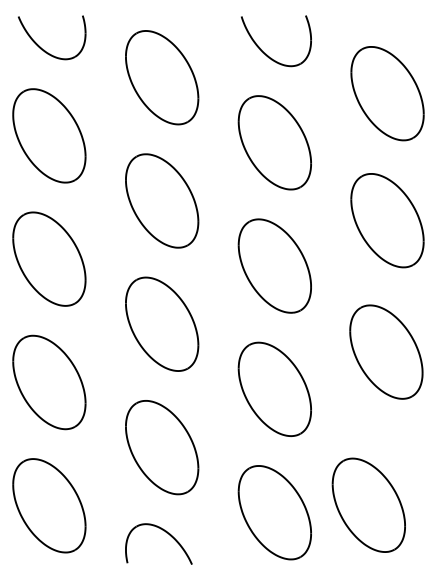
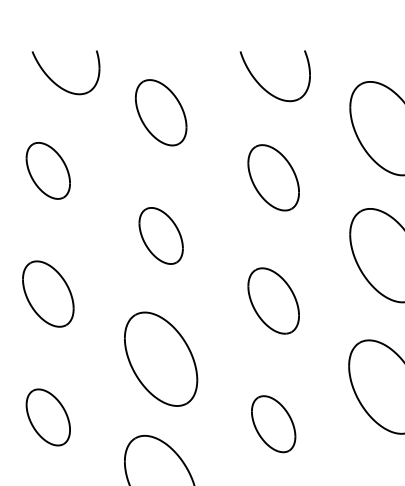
part: (44, 49) -> (58, 84), moved
part: (162, 77) -> (161, 112), size x0.7
part: (49, 135) -> (48, 170), size x0.6
part: (274, 142) -> (273, 177), size x0.7
part: (162, 200) -> (161, 235), size x0.6
part: (49, 258) -> (48, 293), size x0.7
part: (274, 265) -> (273, 300), size x0.7
part: (49, 382) -> (48, 417), size x0.6
part: (274, 388) -> (273, 423), size x0.6

